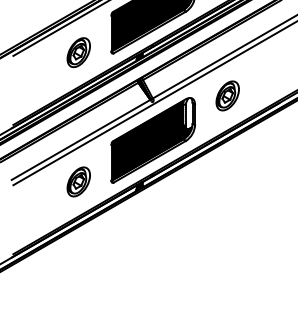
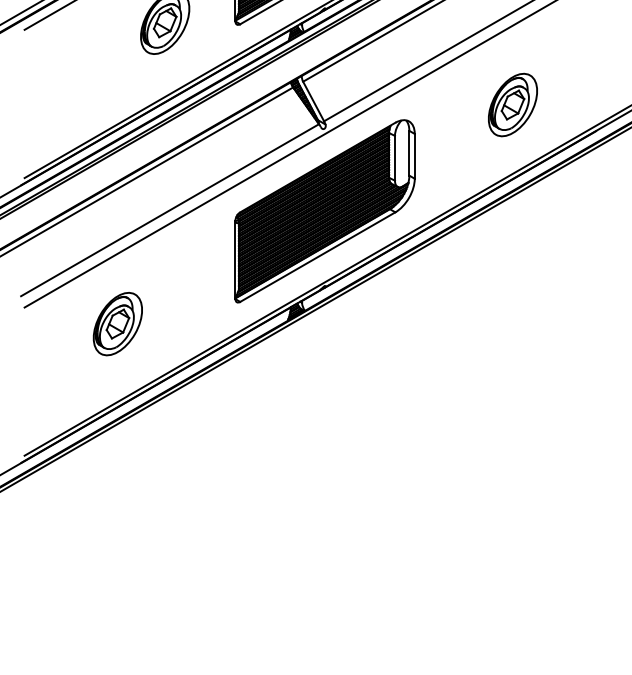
part: (227, 95) -> (512, 104), moved
part: (78, 181) -> (117, 323), moved

